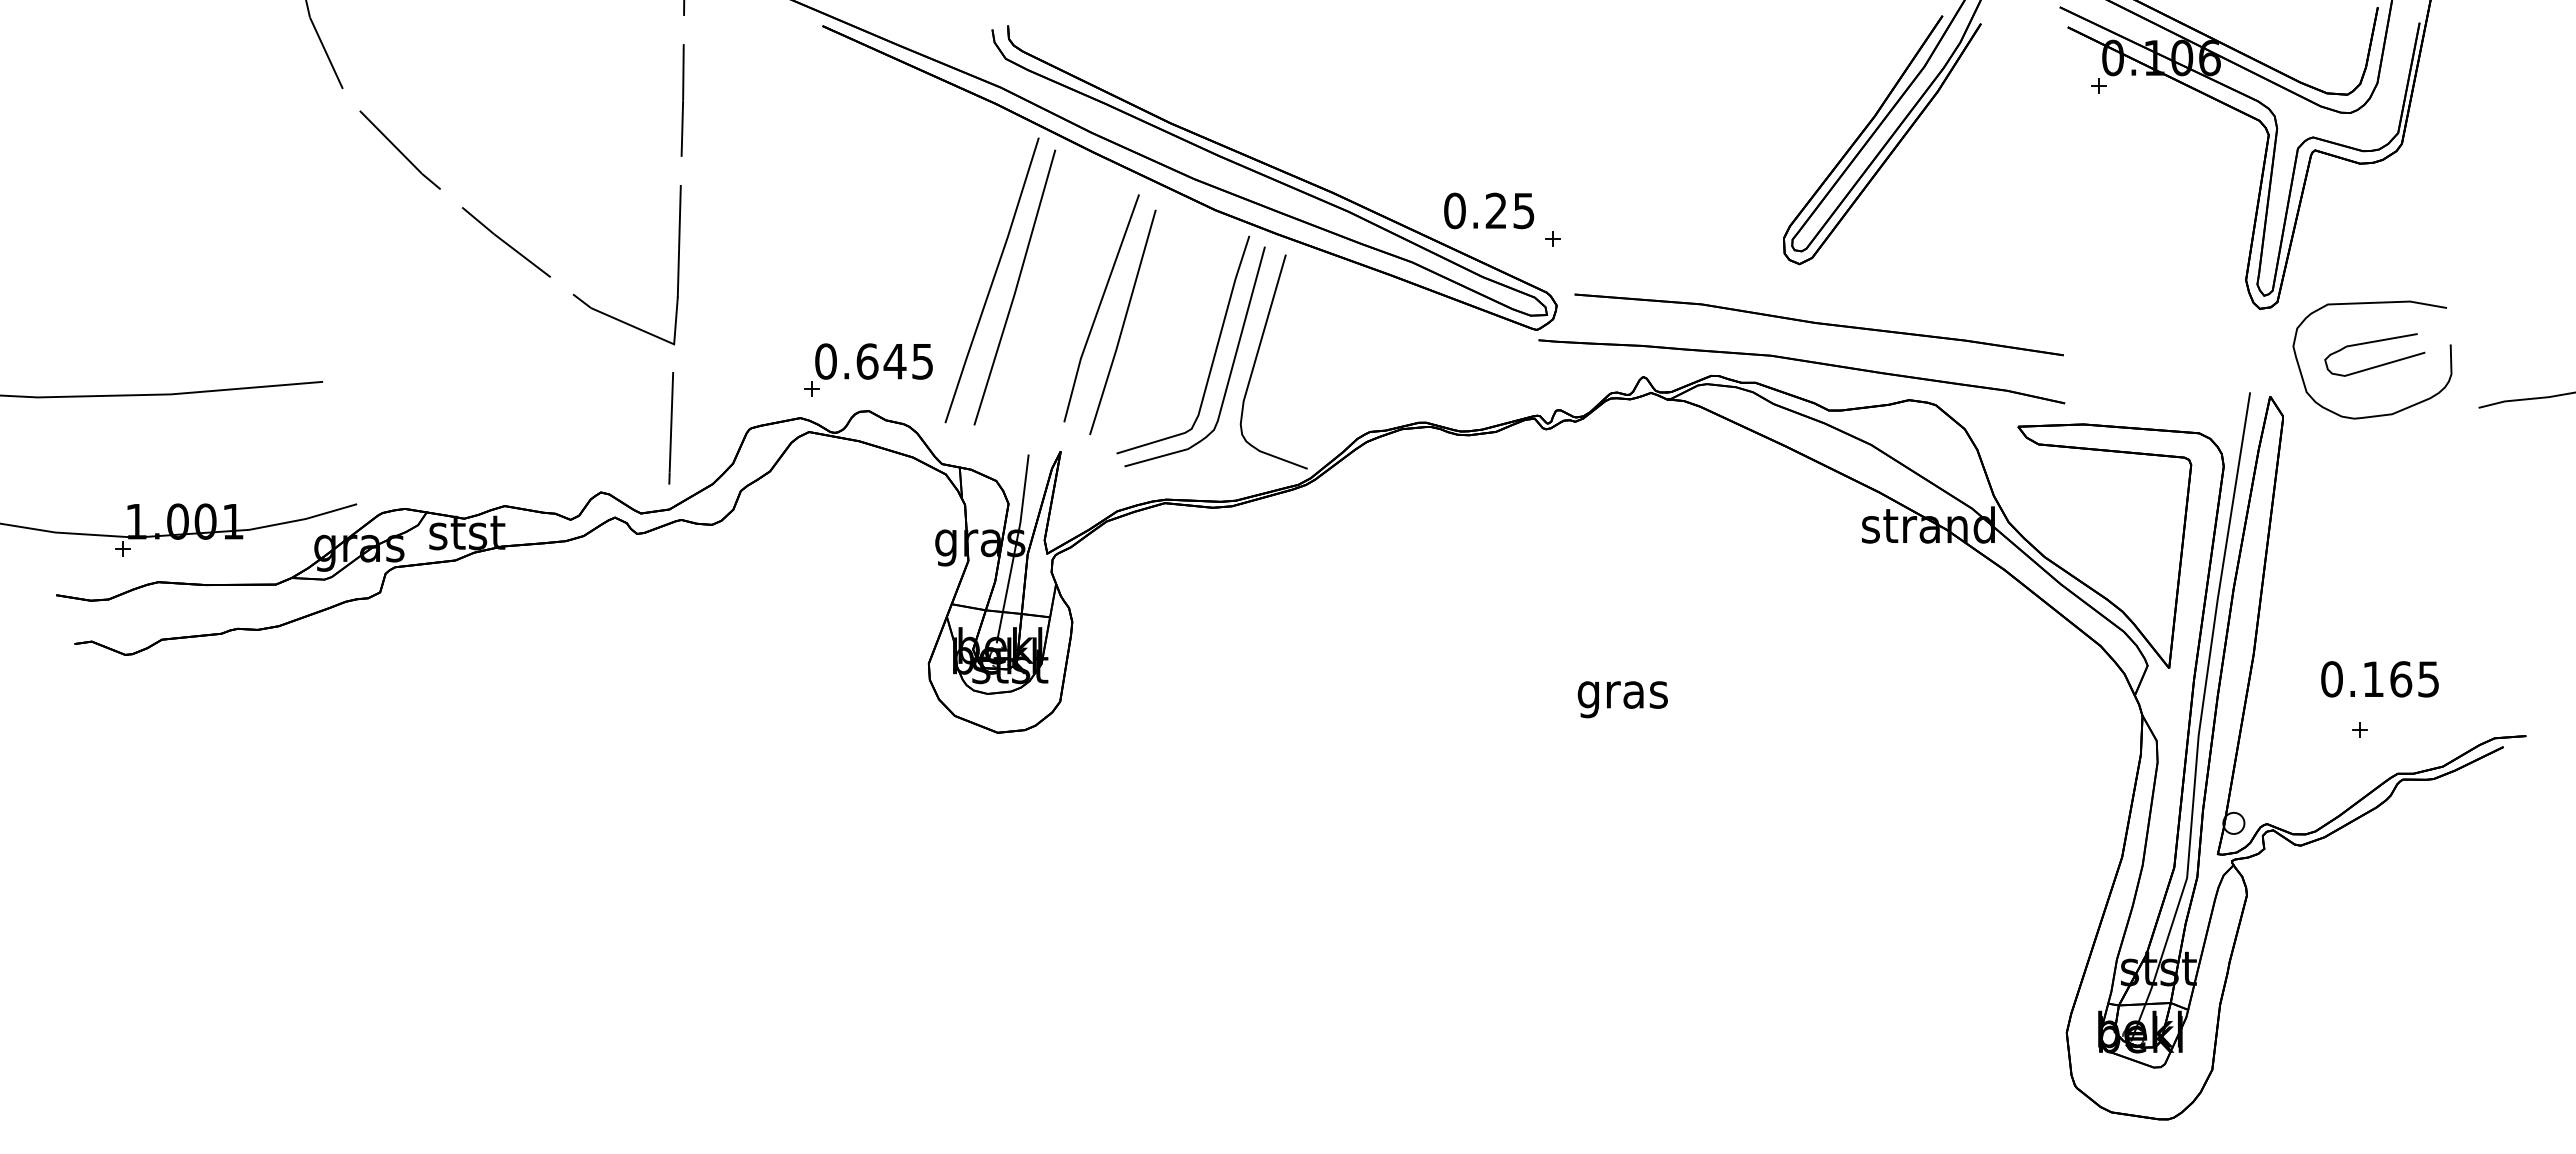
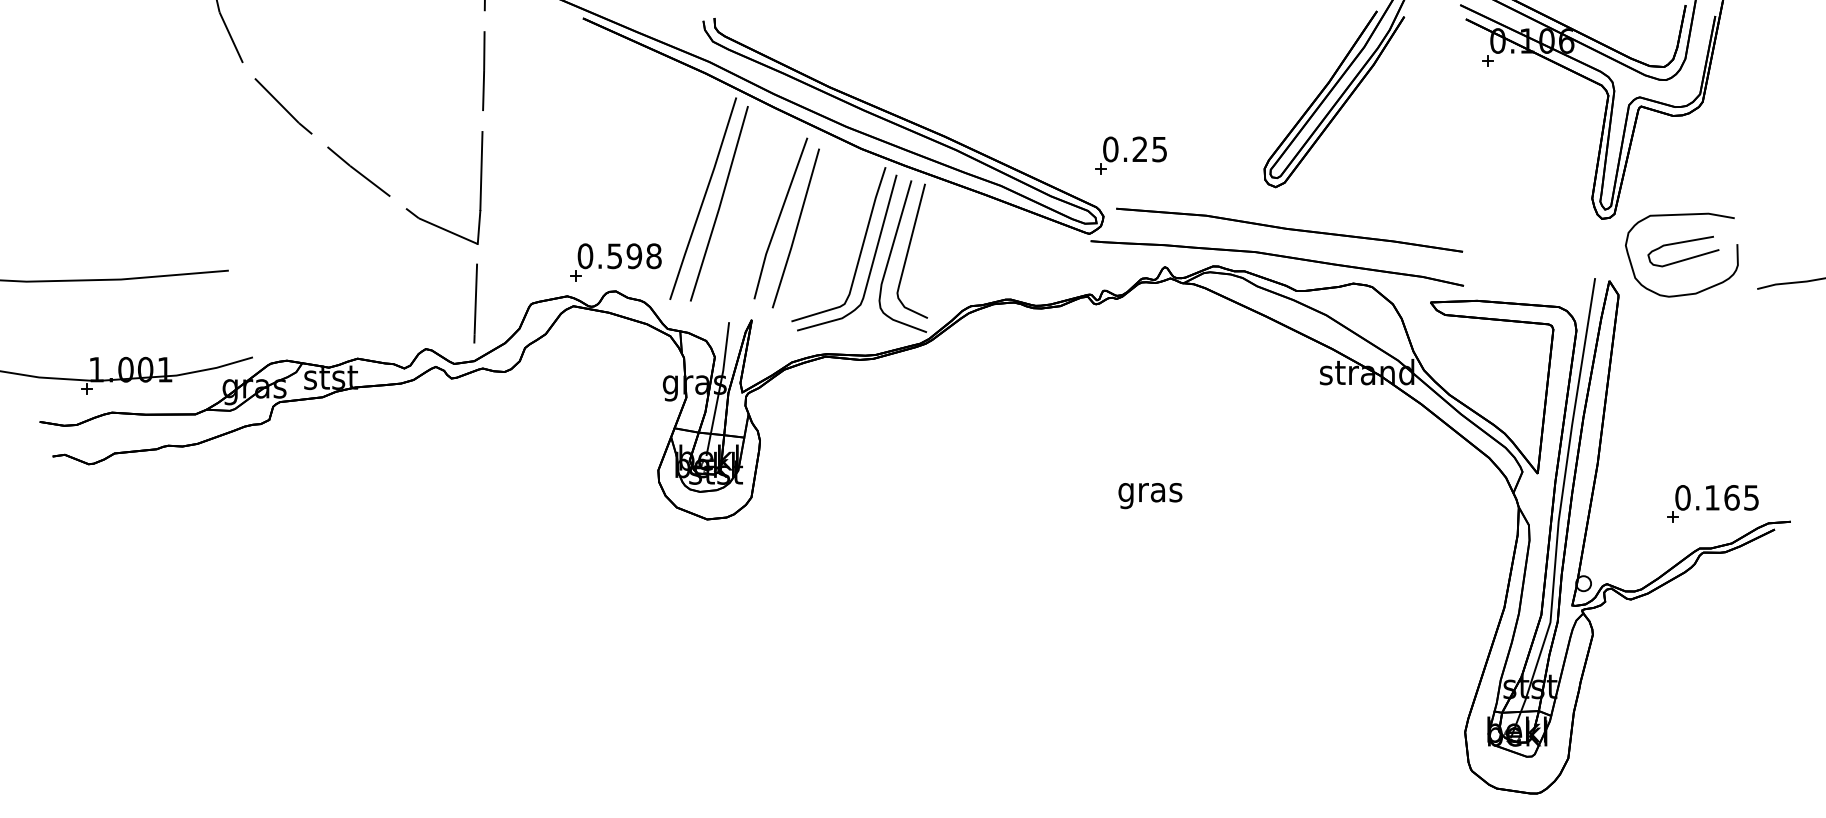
text: (1489, 210) -> (1135, 149), moved
curve: (1282, 353) -> (909, 250), added
text: (894, 361) -> (634, 256), 0.645 -> 0.598
text: (2379, 679) -> (1716, 497), moved

